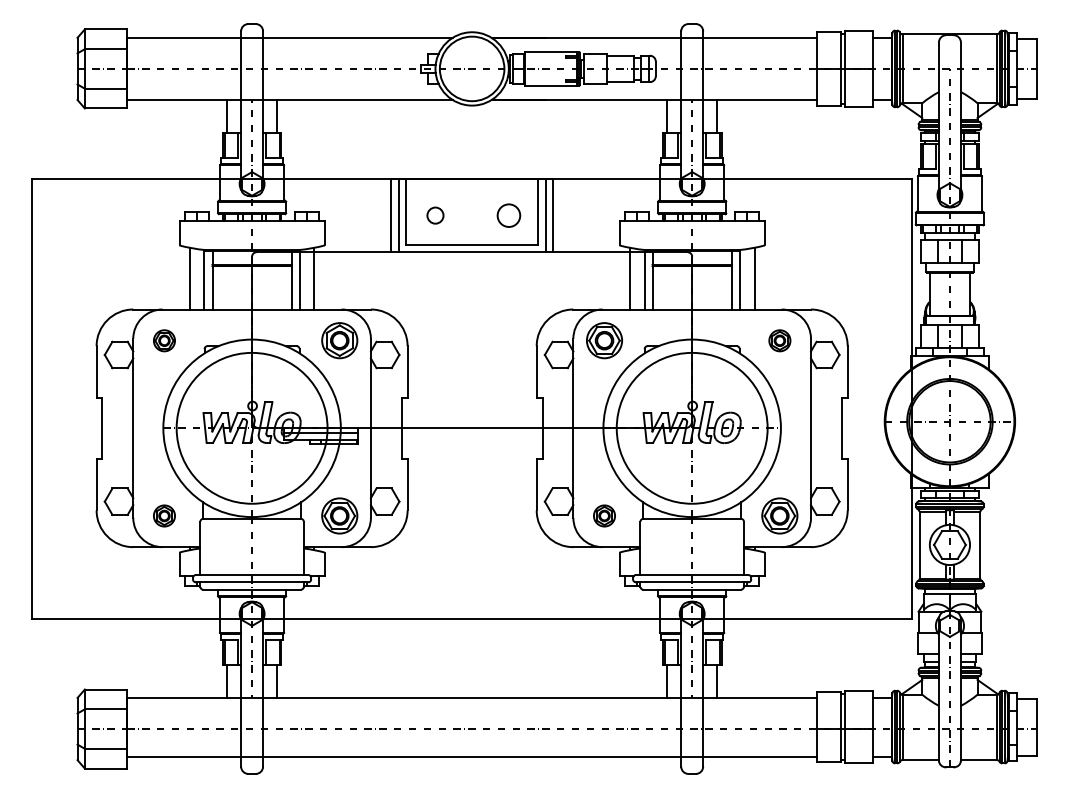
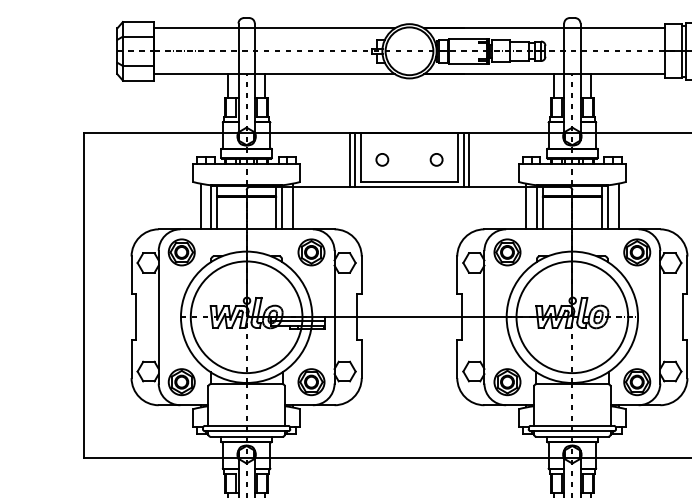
circle: (508, 215) -> (436, 159), size x0.71
part: (164, 340) -> (181, 252), size x1.67
part: (779, 340) -> (636, 252), size x1.67
part: (164, 515) -> (181, 381), size x1.67
part: (604, 515) -> (507, 381), size x1.67

